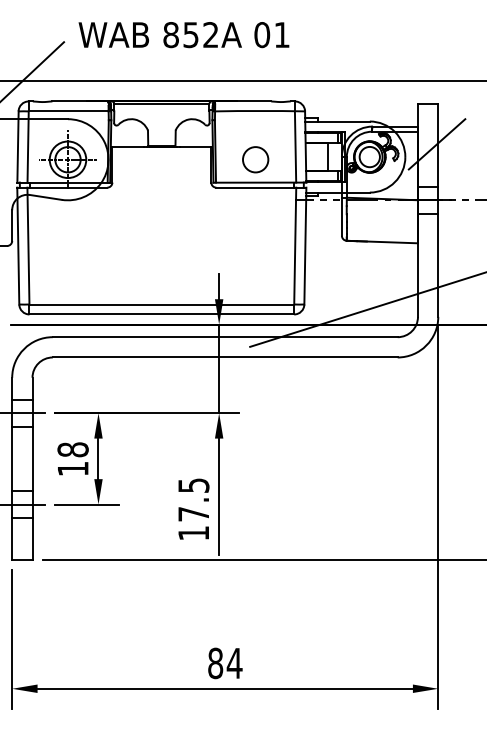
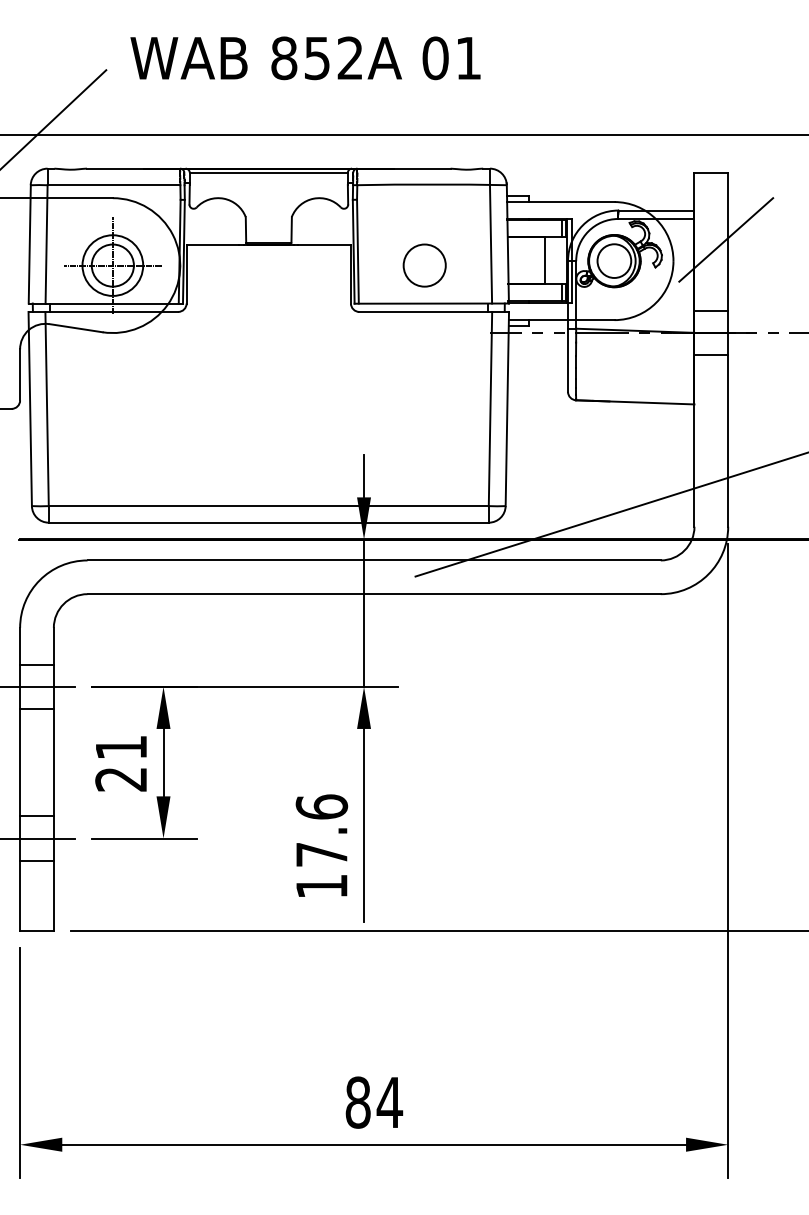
text: (72, 459) -> (120, 763), 18 -> 21
text: (193, 485) -> (321, 806), 17.5 -> 17.6

